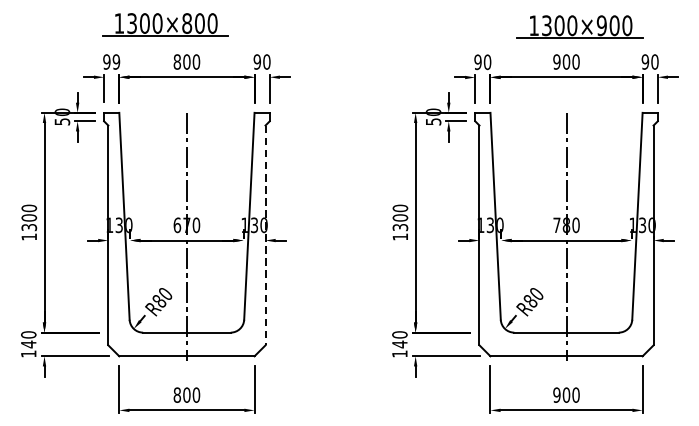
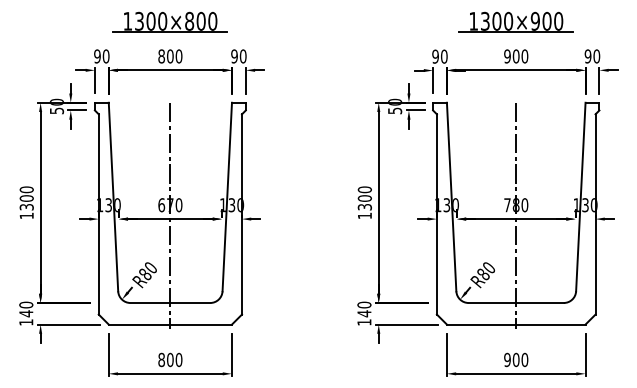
part: (165, 23) -> (169, 21), moved
part: (579, 25) -> (515, 21), moved
text: (115, 62) -> (105, 56), 99 -> 90
line: (266, 235) -> (242, 214), dashed -> solid

